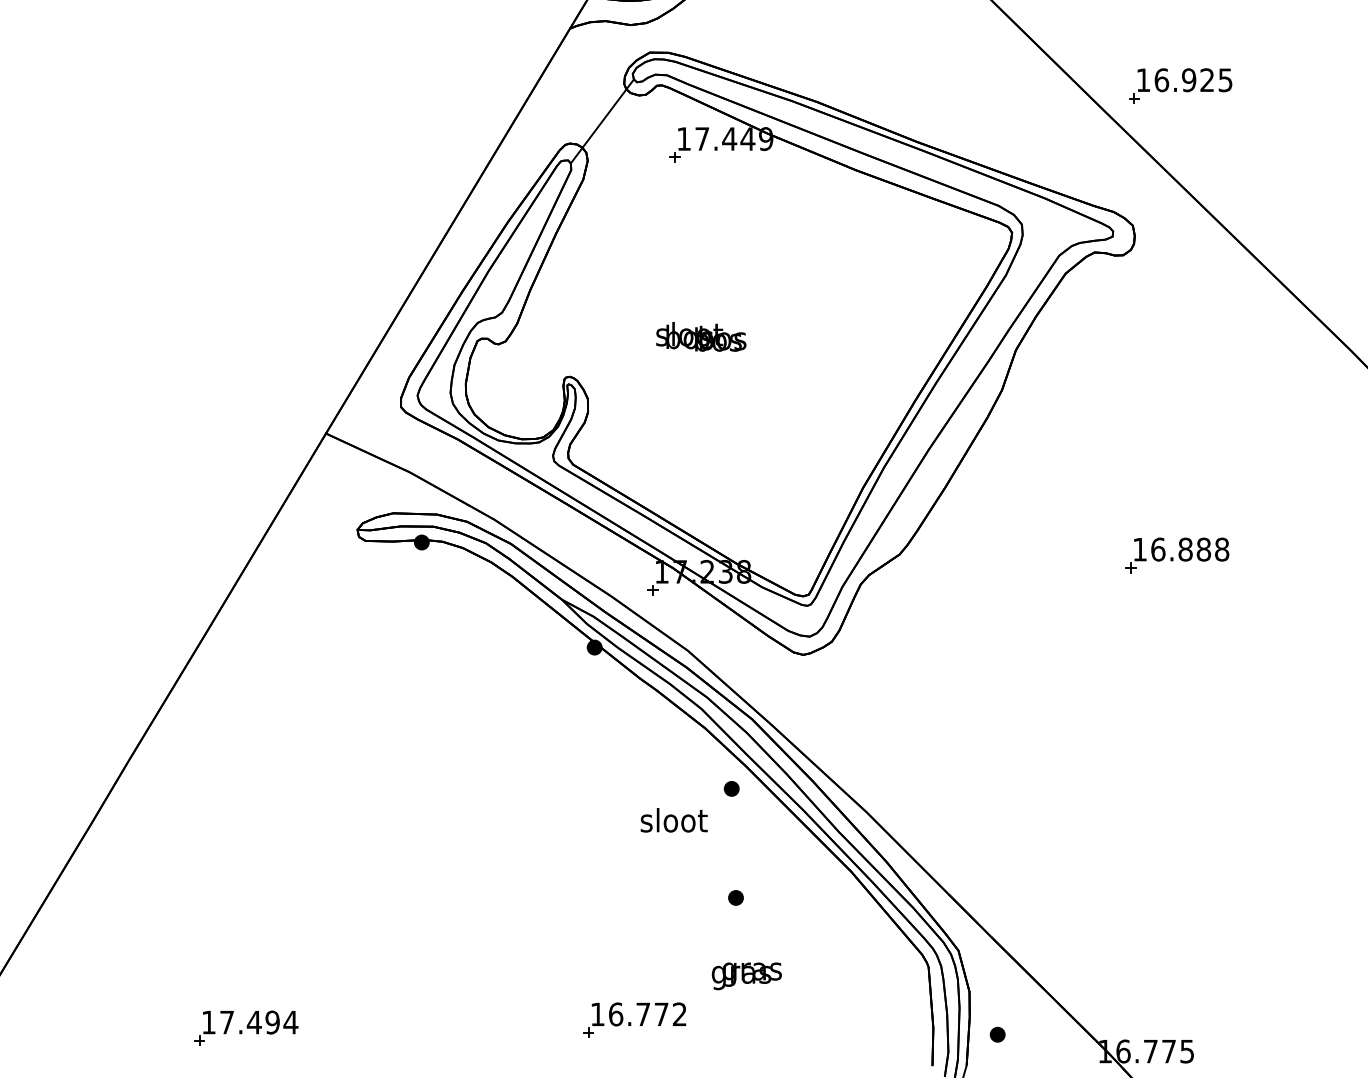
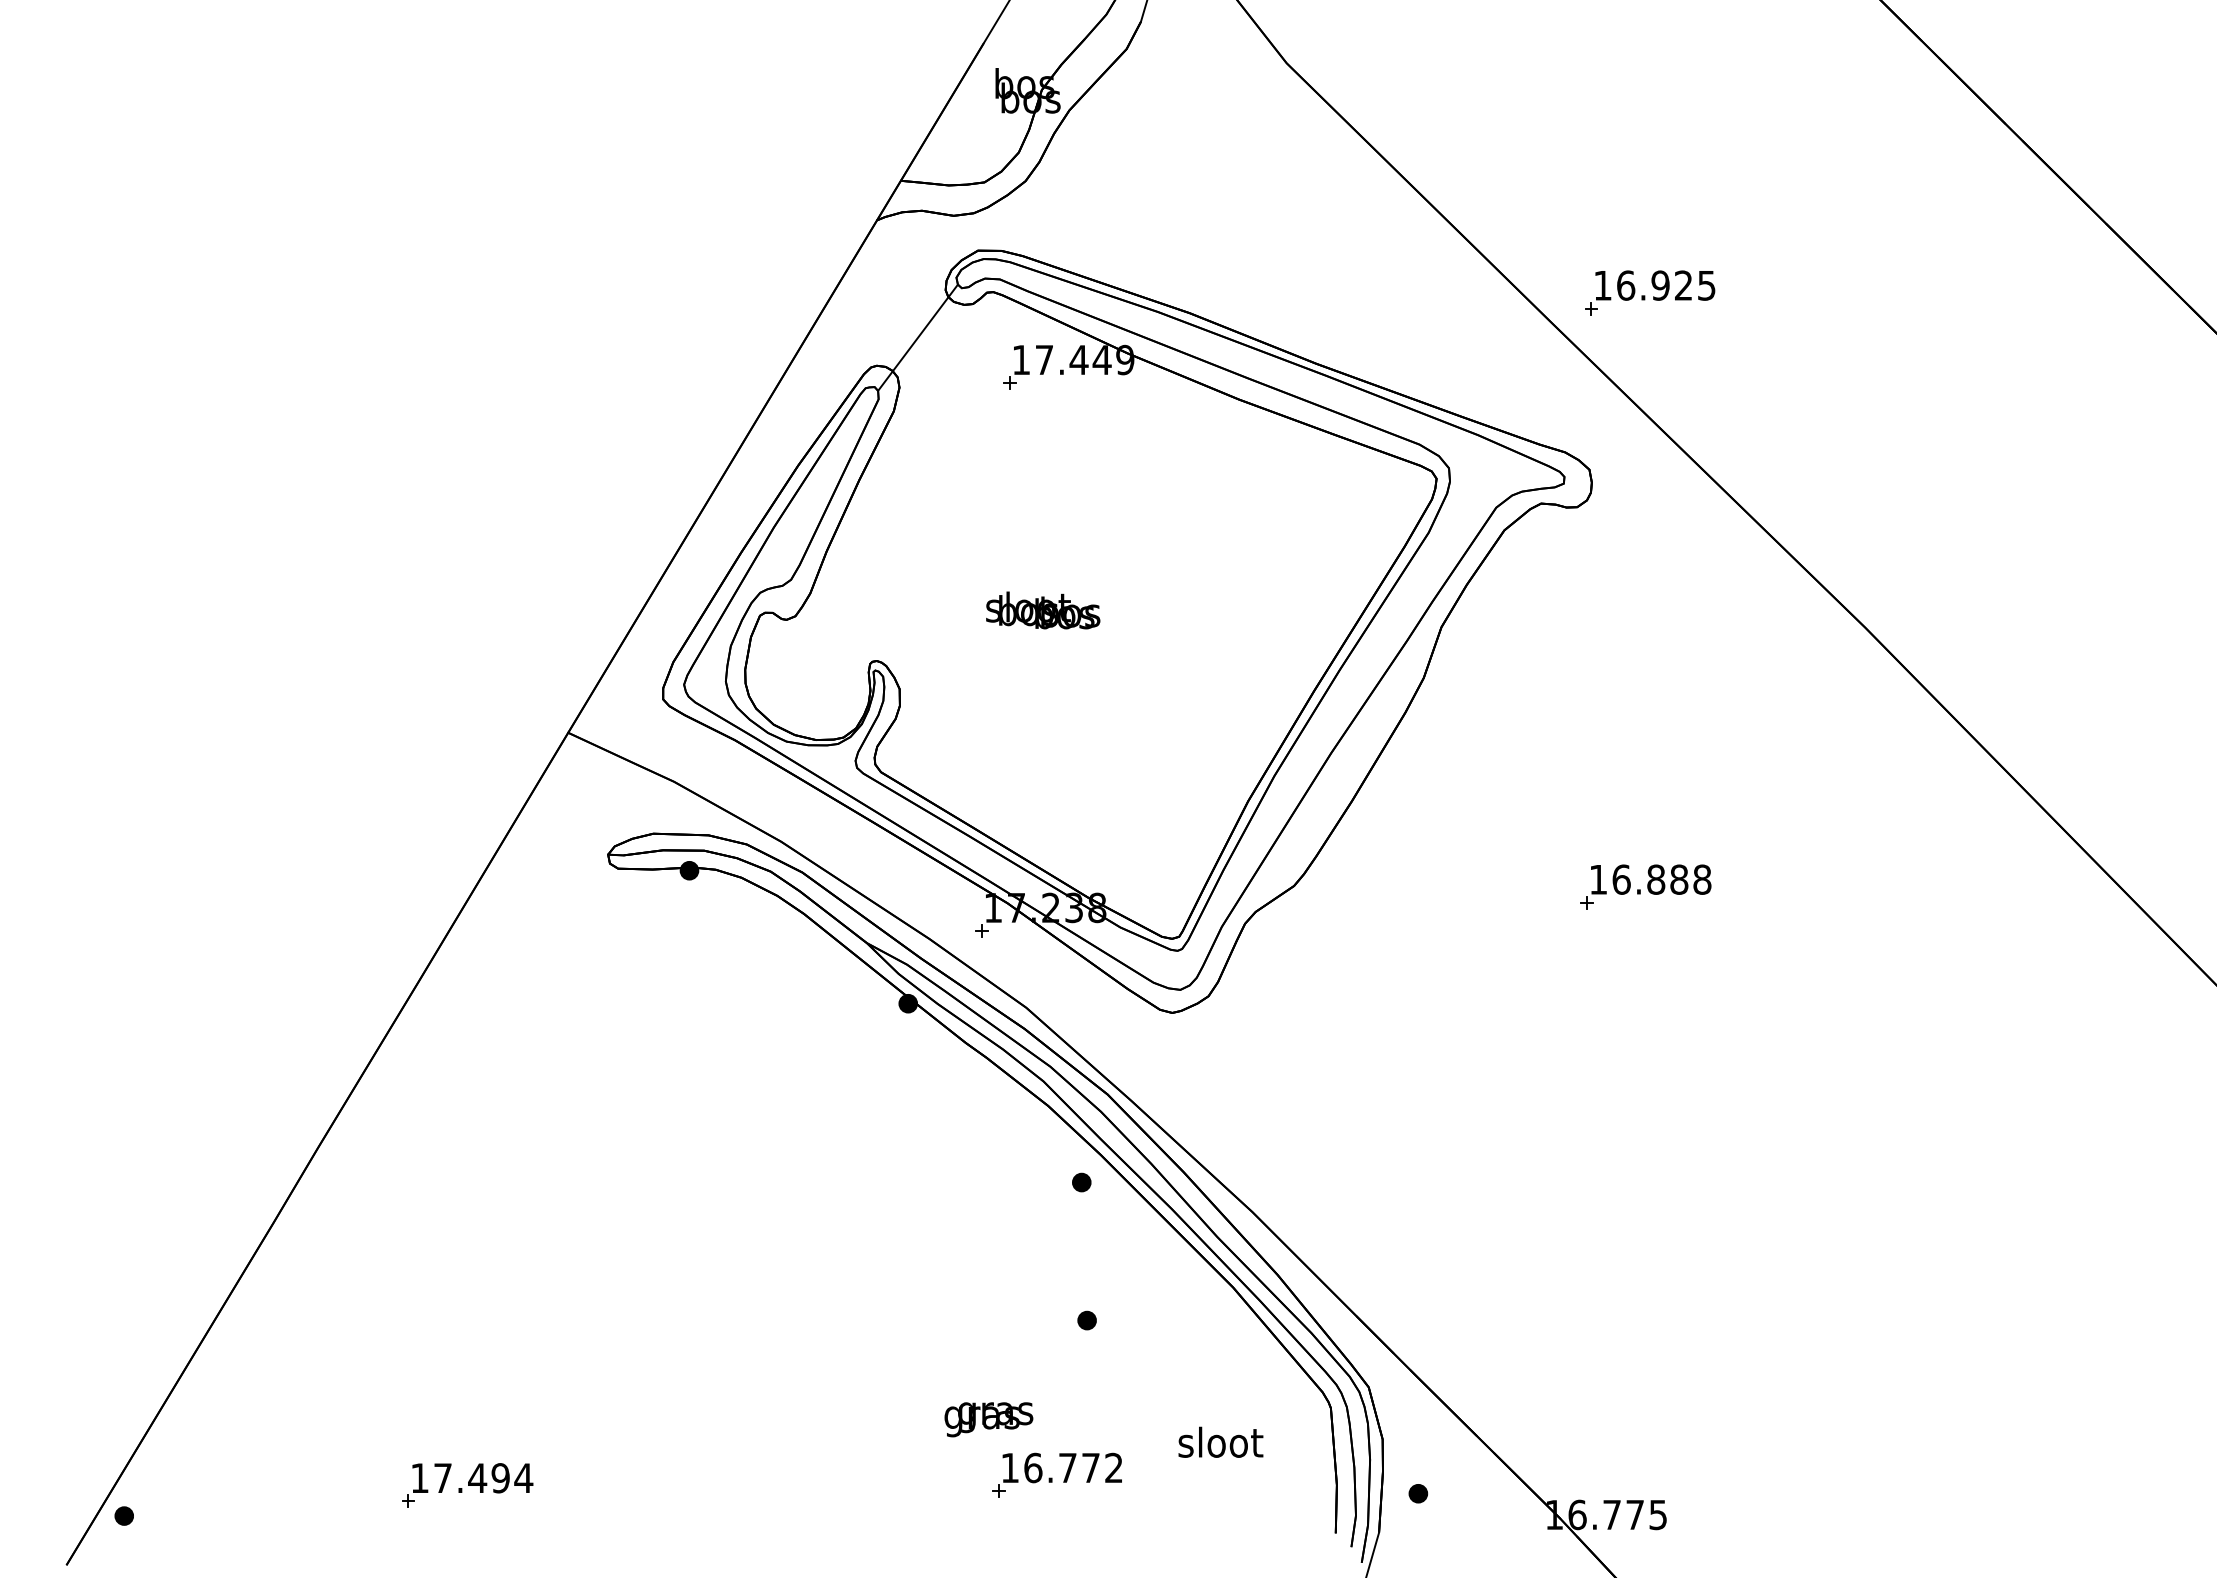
text: (673, 819) -> (1220, 1441), moved
text: (746, 976) -> (988, 1419), moved
part: (634, 1019) -> (1056, 1474), moved

